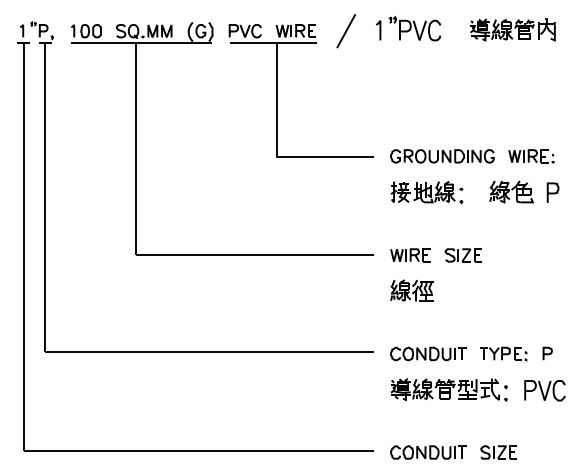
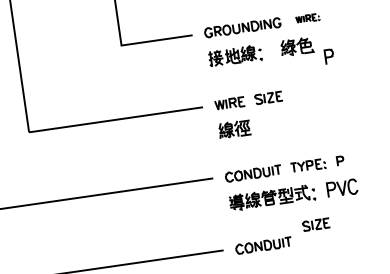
part: (531, 156) -> (307, 18), size x0.7
curve: (552, 192) -> (328, 56), moved
part: (498, 452) -> (315, 224), moved

